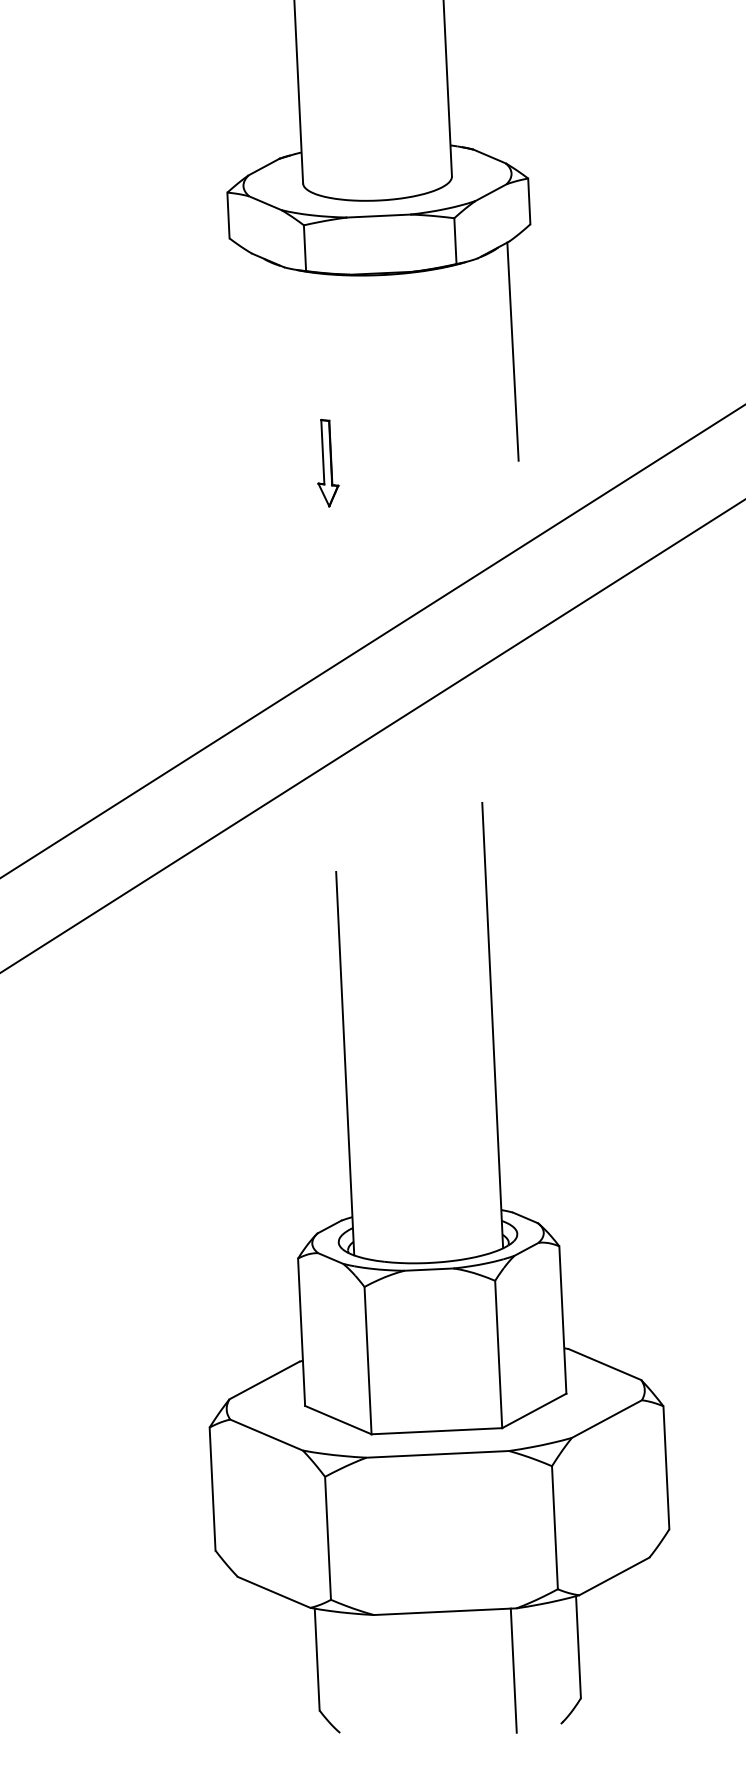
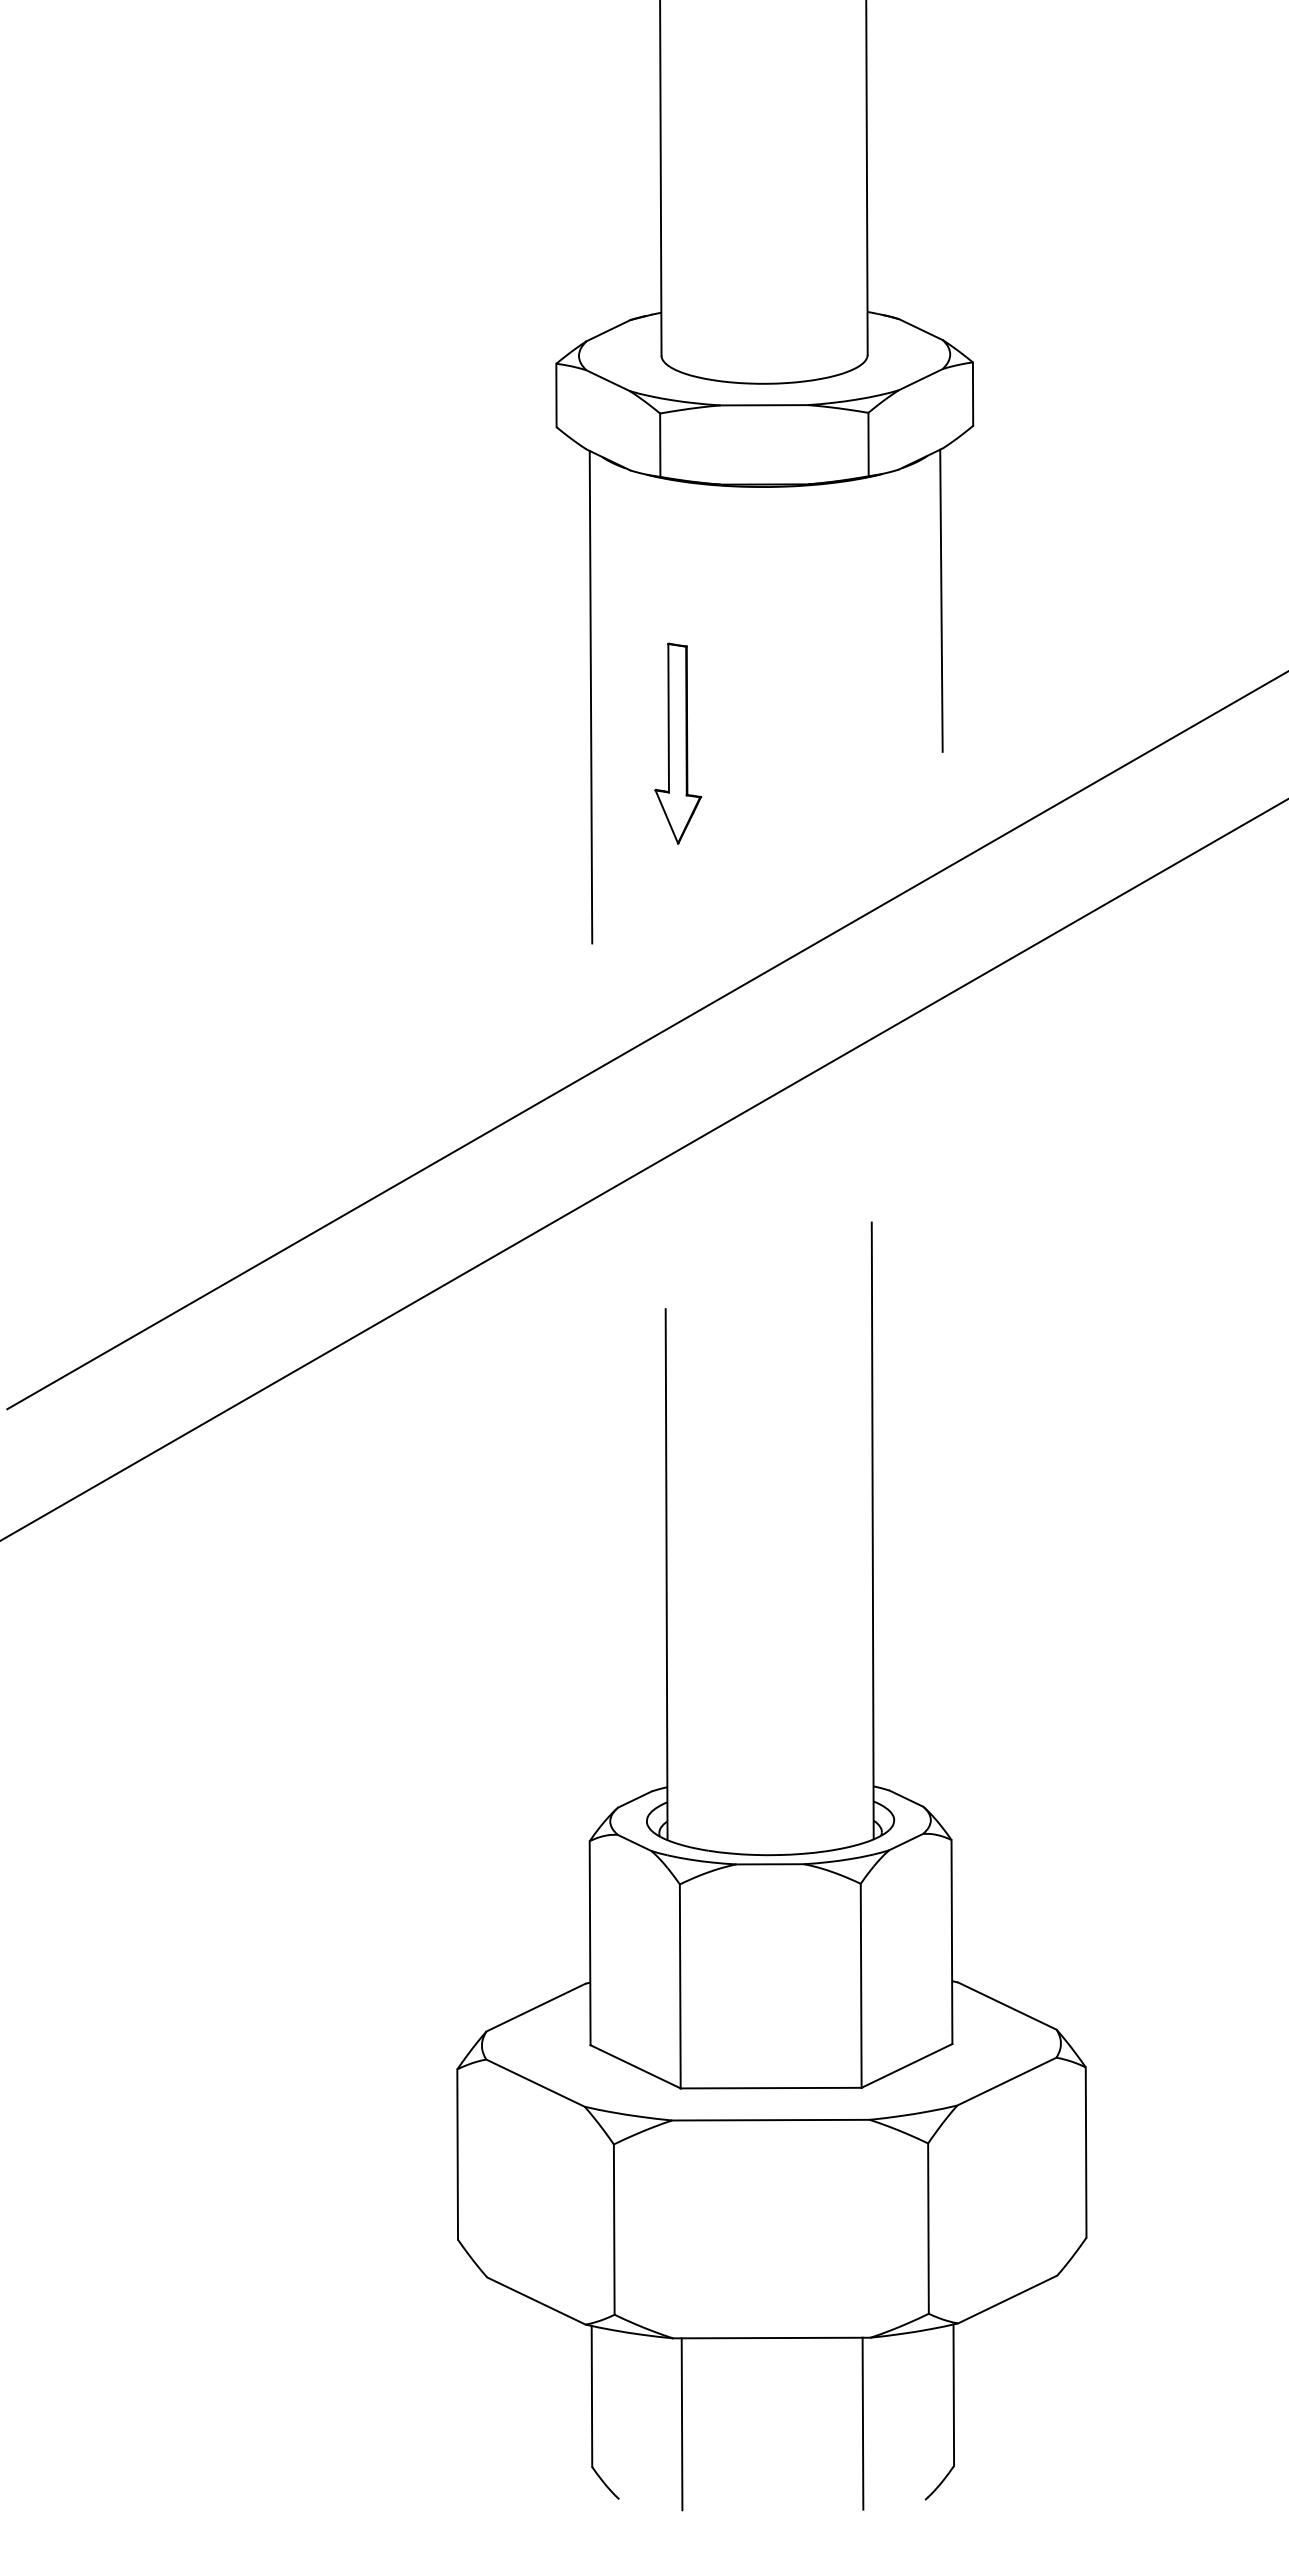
line: (262, 431) -> (590, 696), added
part: (327, 463) -> (678, 743), size x1.67
line: (382, 1676) -> (681, 2424), added

